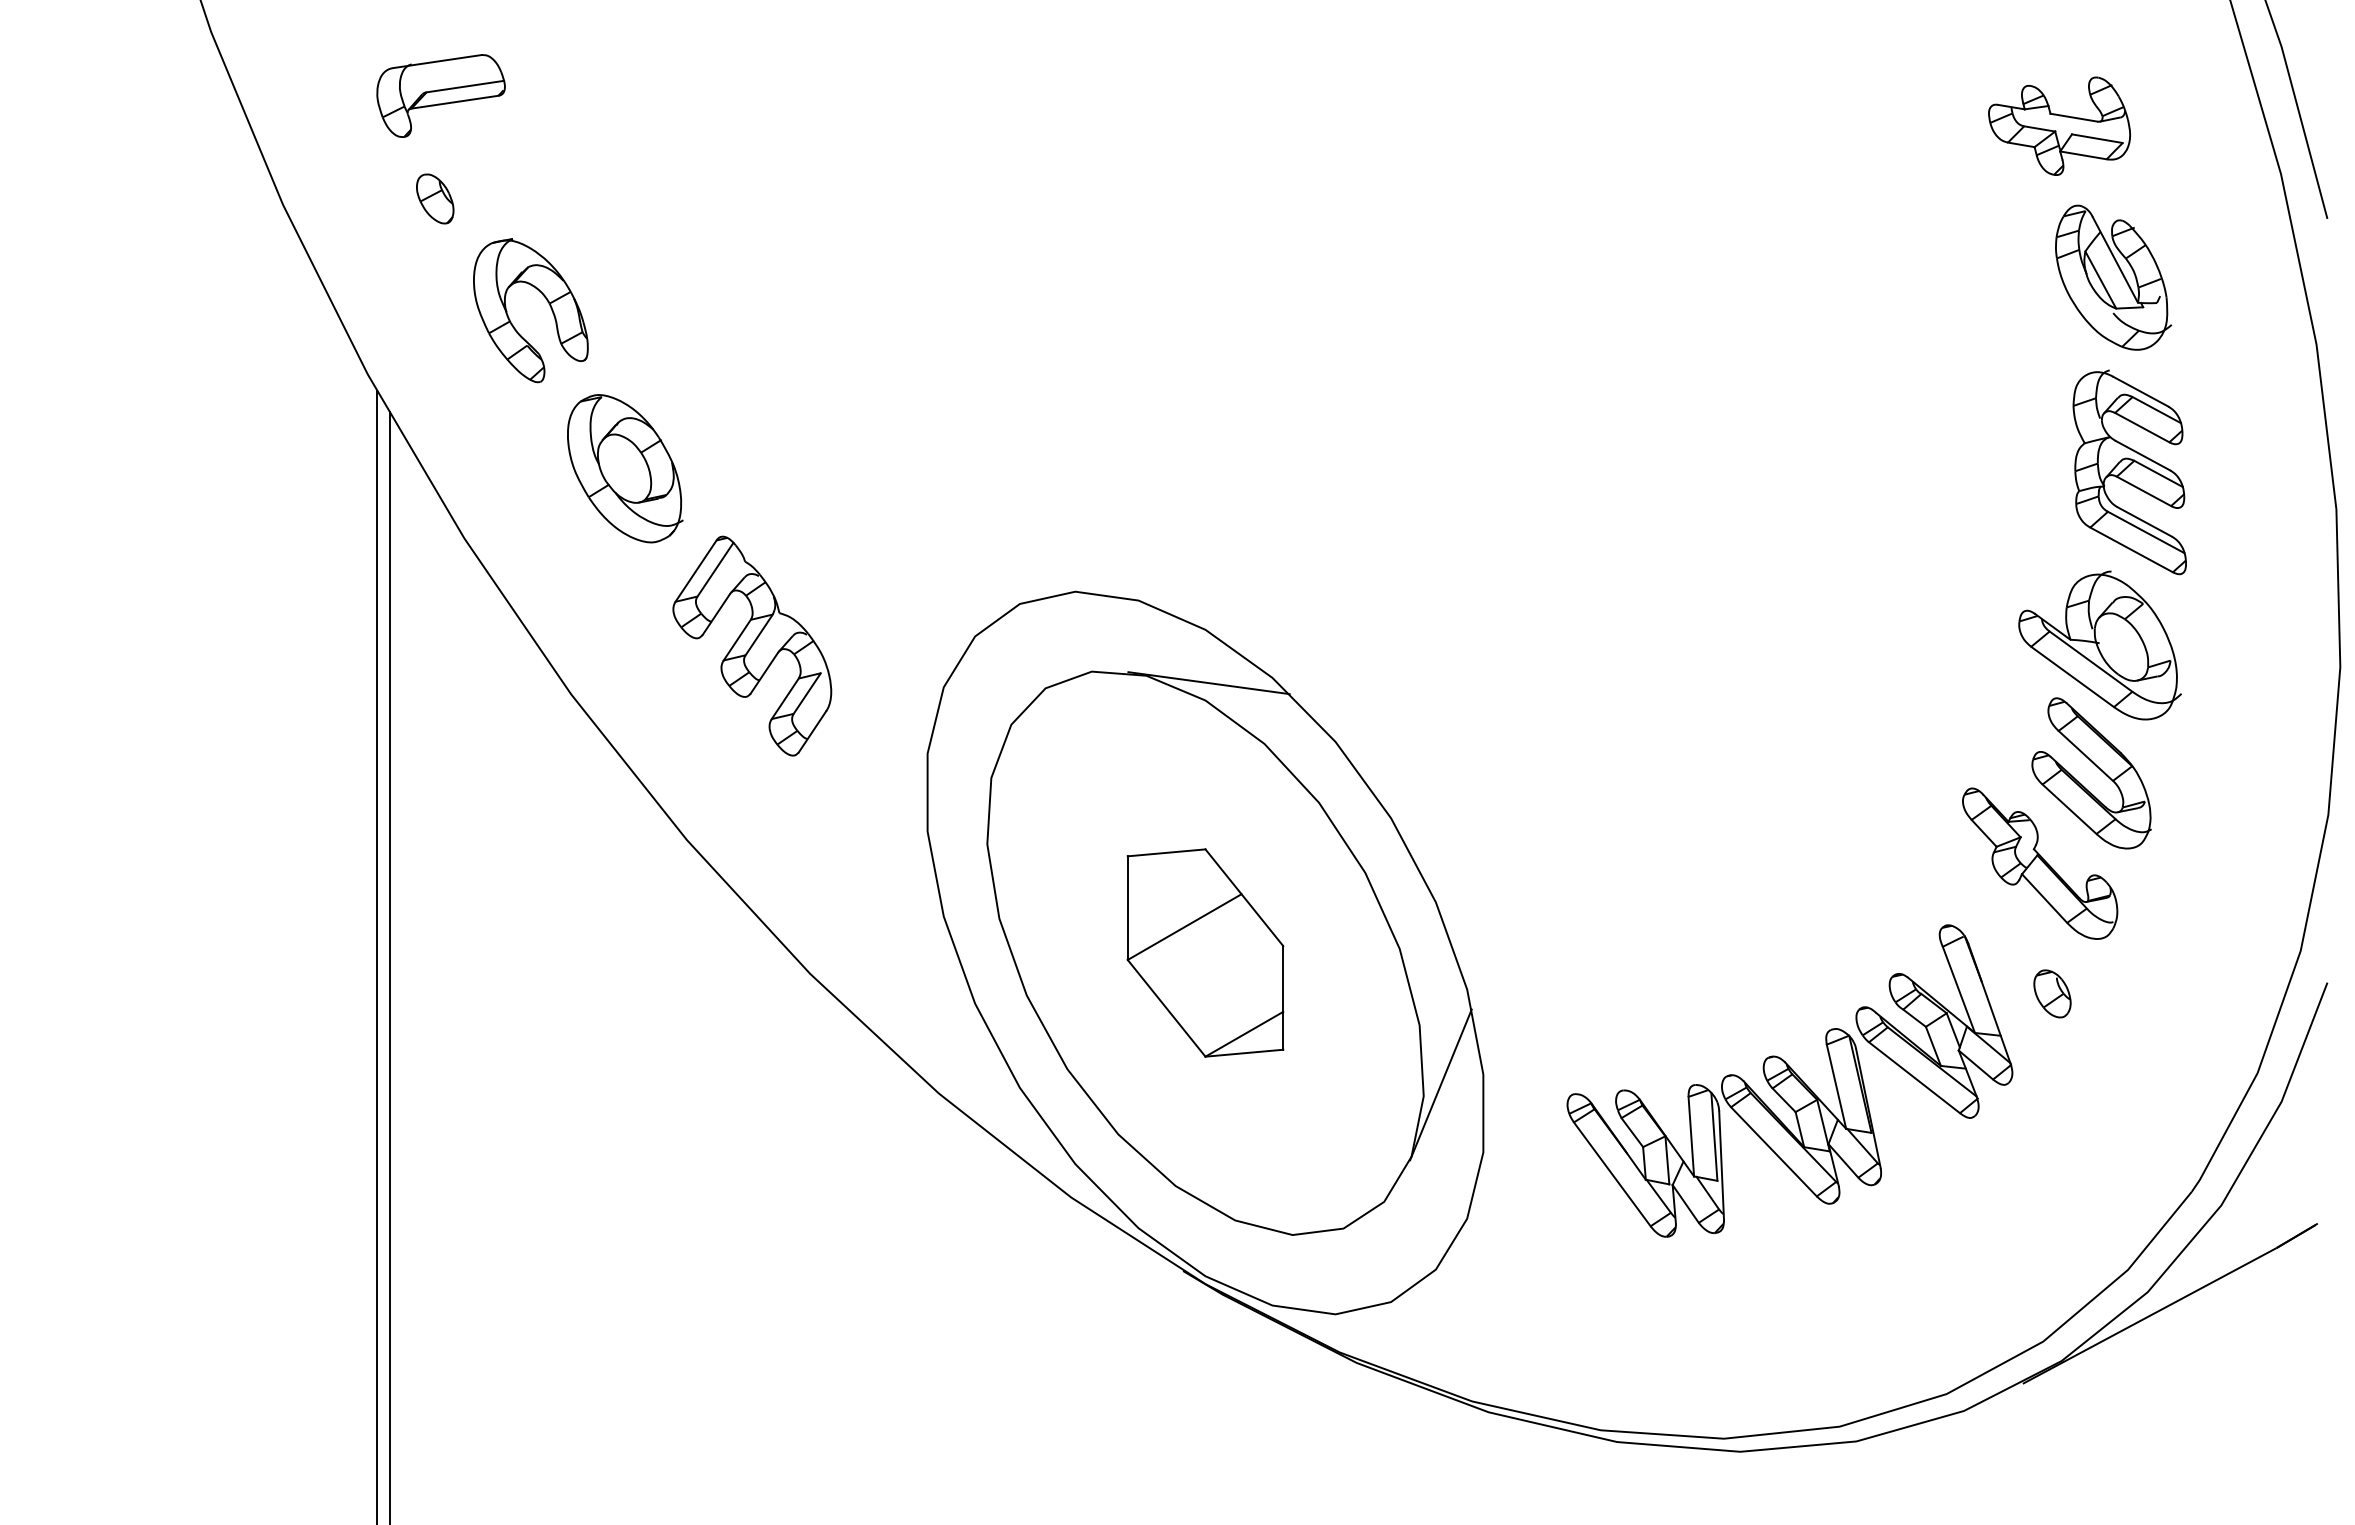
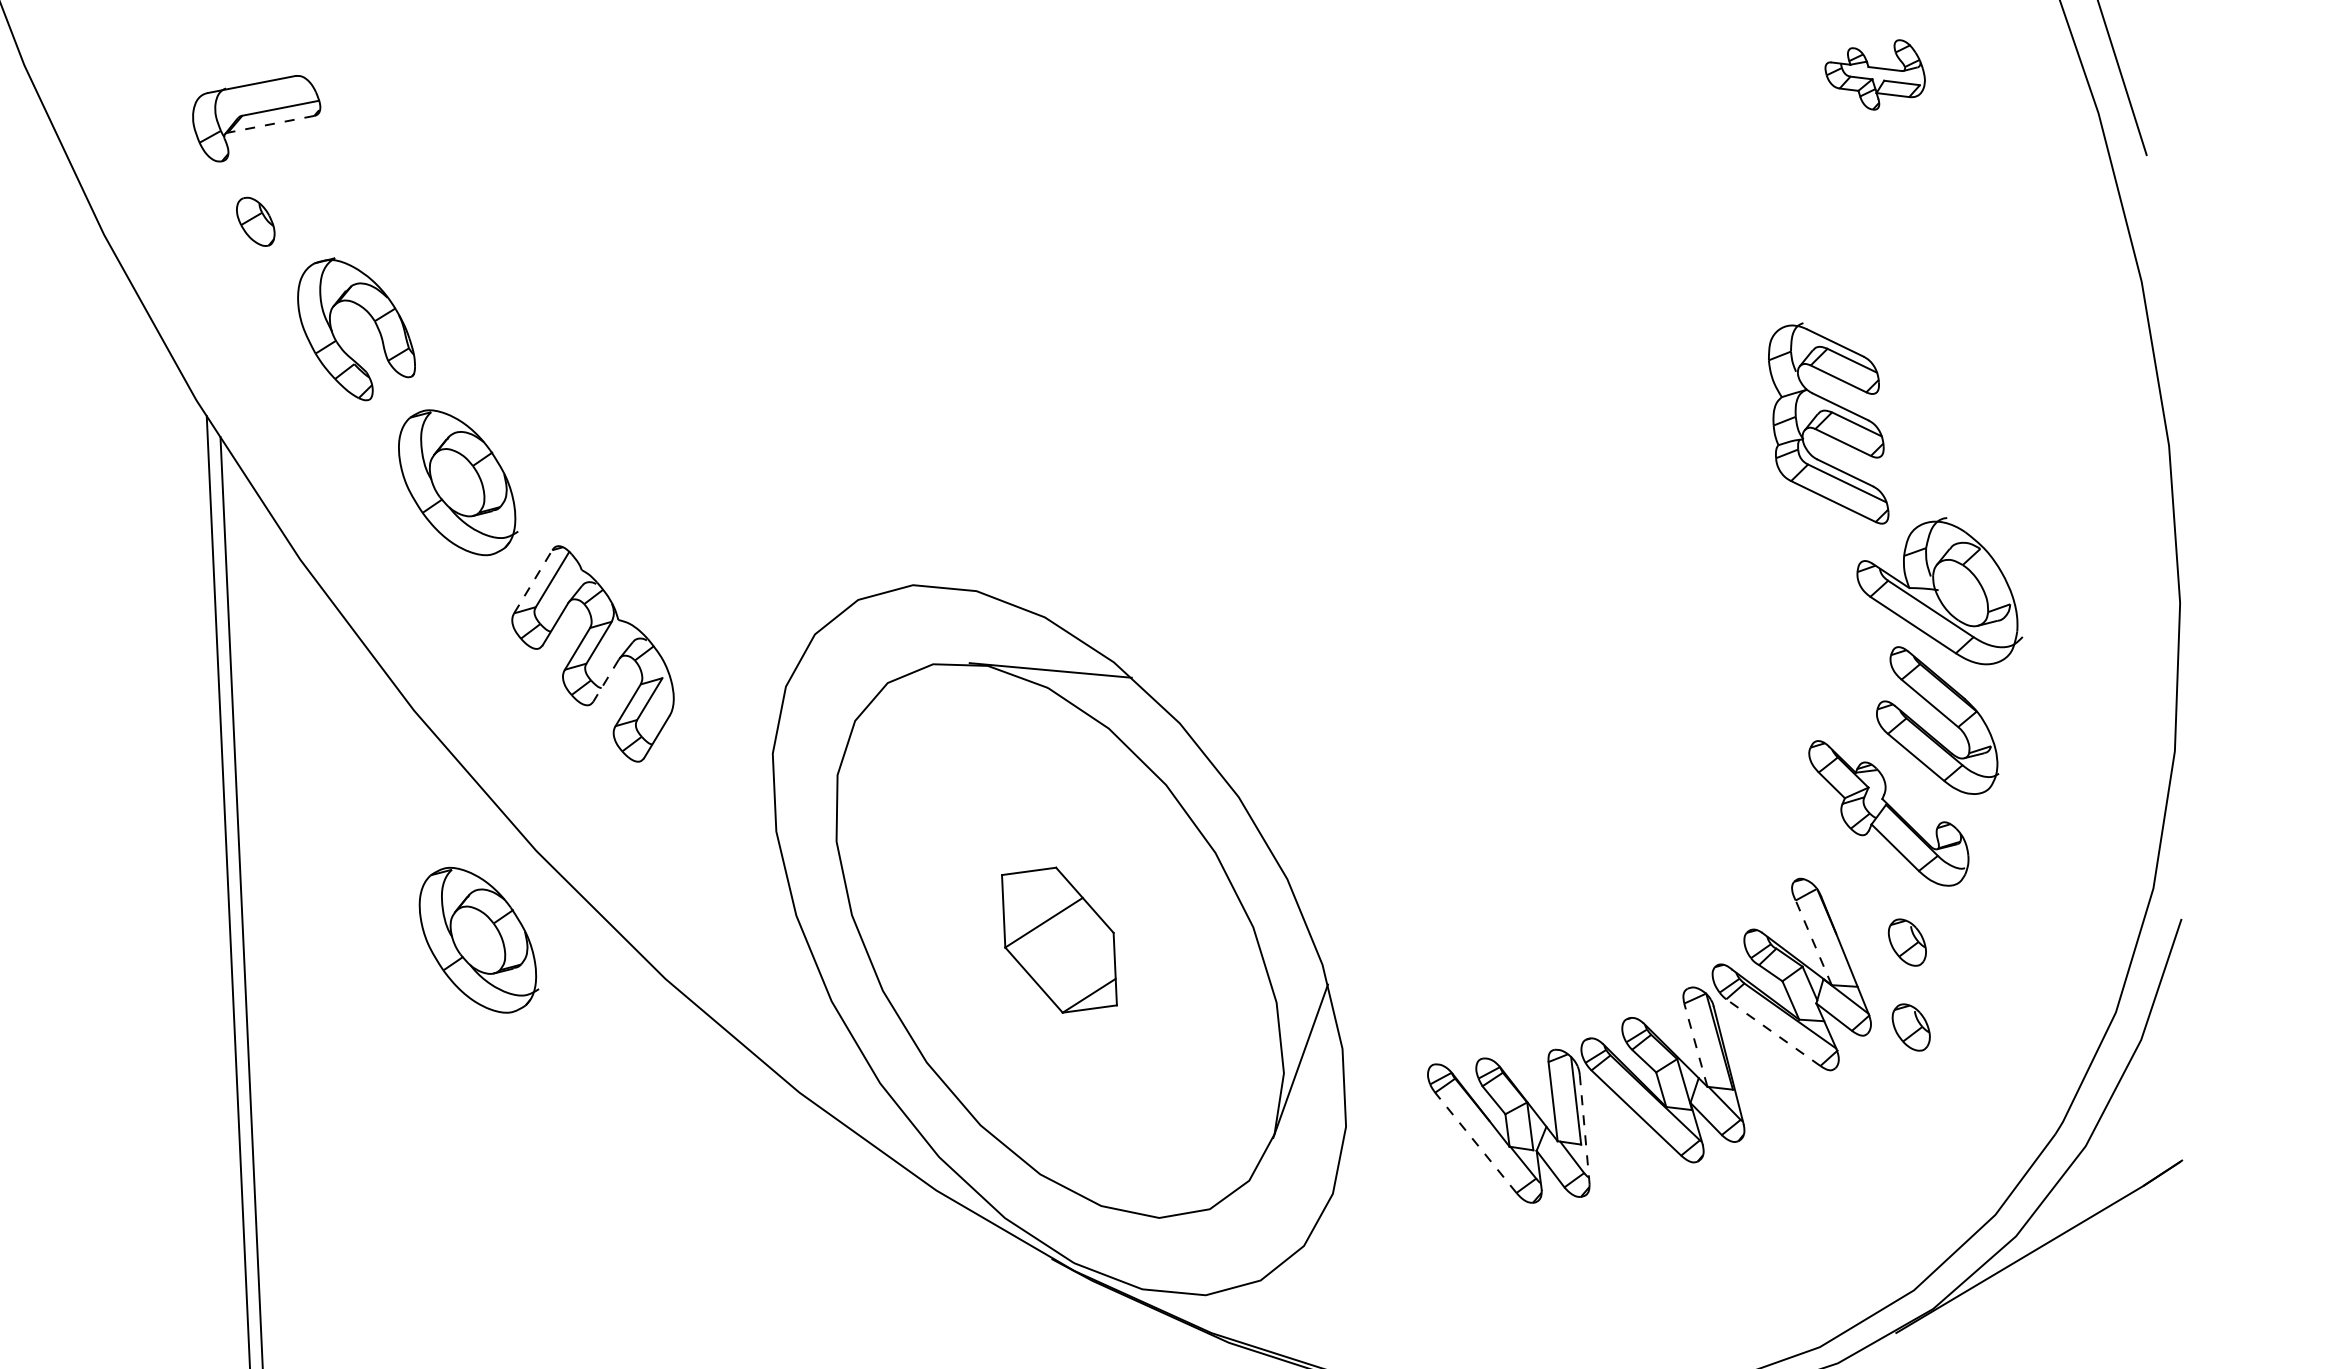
line: (454, 102) -> (270, 124), solid -> dashed
part: (2059, 125) -> (1875, 74), size x0.7
part: (2113, 277) -> (1935, 224), removed
part: (2129, 472) -> (1827, 424), moved
line: (696, 571) -> (533, 582), solid -> dashed
line: (764, 673) -> (606, 680), solid -> dashed
part: (625, 926) -> (478, 940), added
part: (1205, 952) -> (1059, 939), size x0.7
line: (1958, 989) -> (1813, 942), solid -> dashed
line: (1914, 1077) -> (1773, 1032), solid -> dashed
part: (2052, 1078) -> (1911, 1027), added
line: (1836, 1086) -> (1695, 1044), solid -> dashed
line: (1721, 1166) -> (1584, 1130), solid -> dashed
line: (1612, 1174) -> (1476, 1142), solid -> dashed

